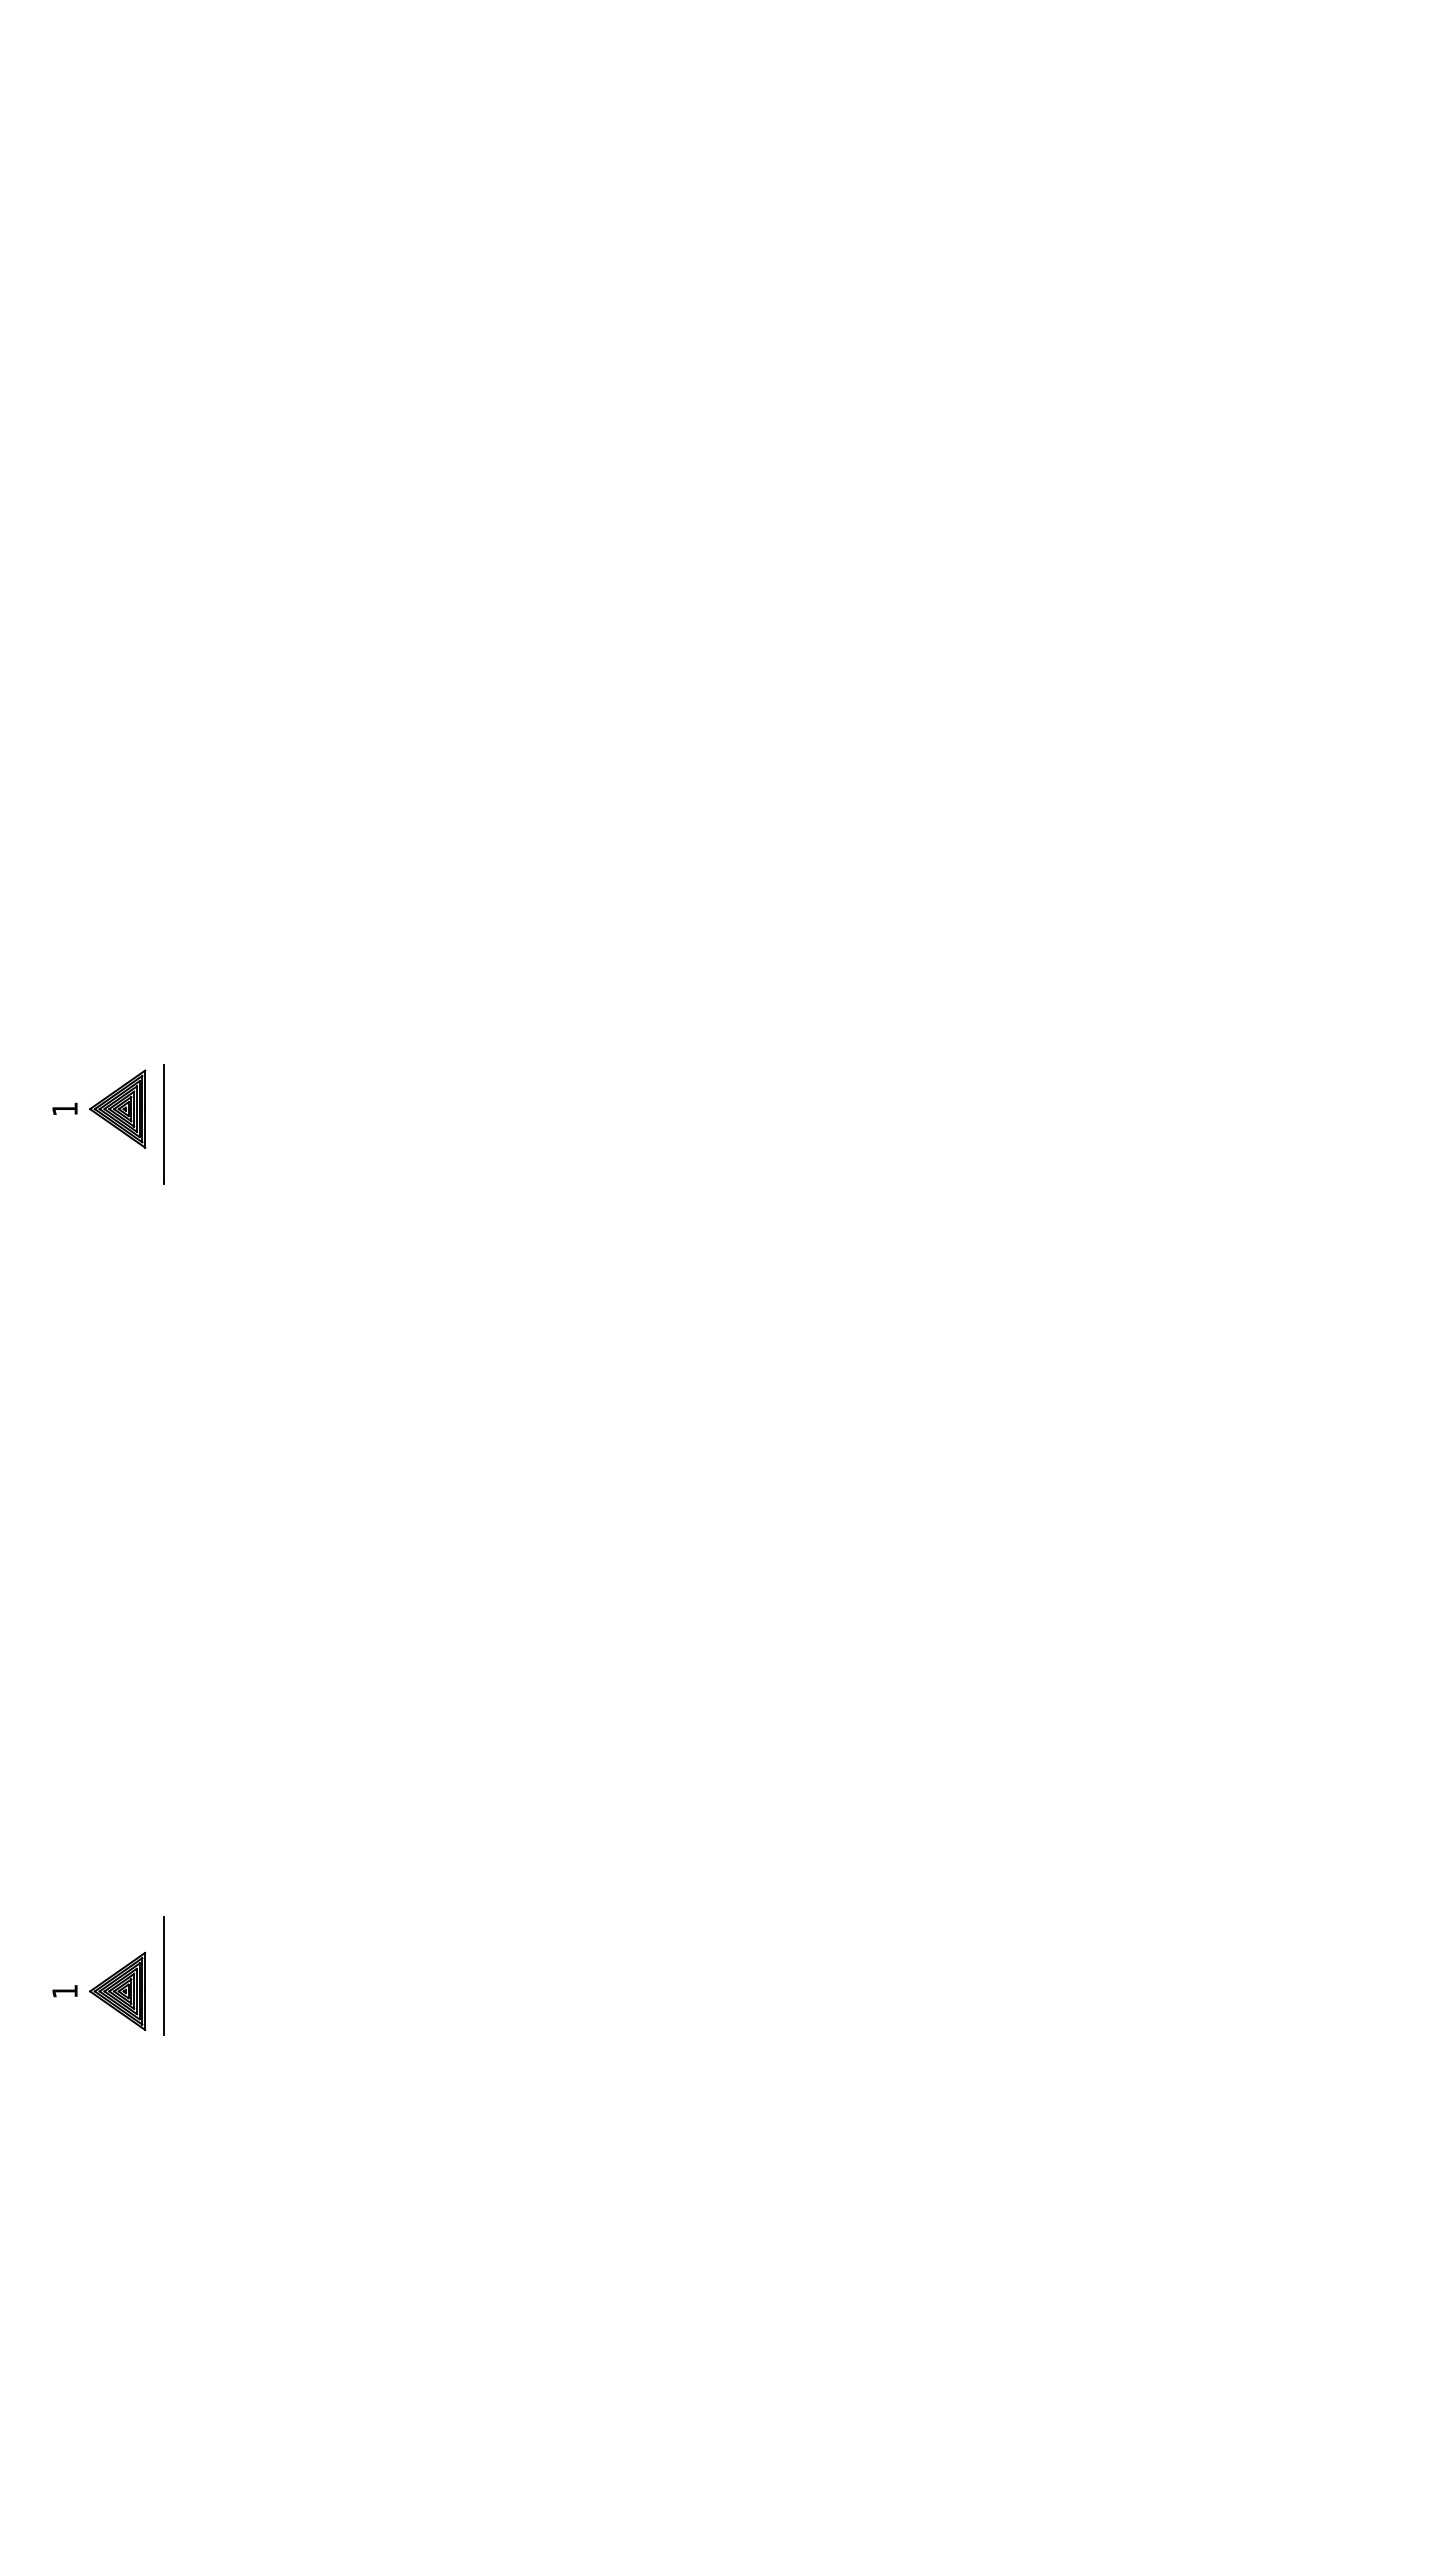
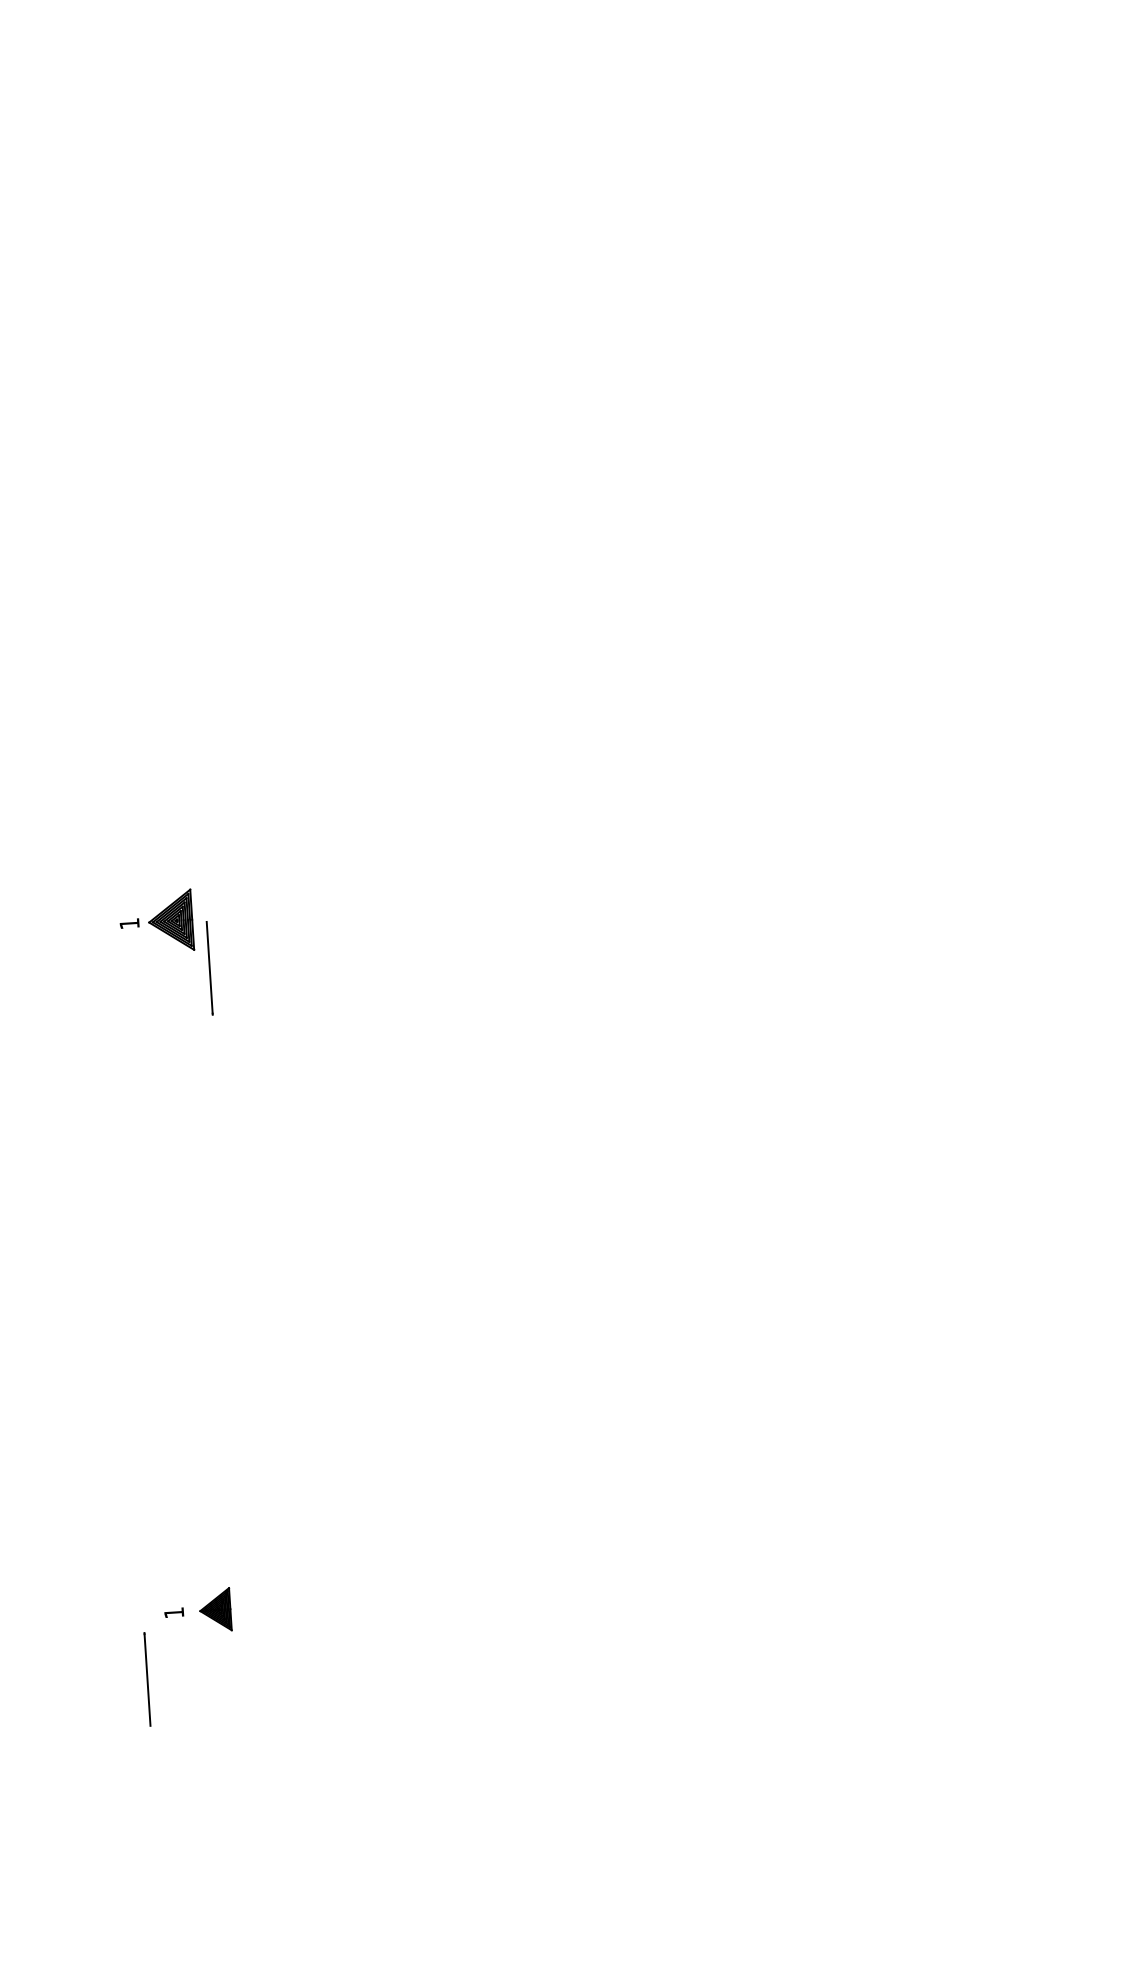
line: (163, 1124) -> (209, 968), moved
line: (163, 1975) -> (147, 1679), moved
part: (117, 1990) -> (215, 1609), size x0.7

